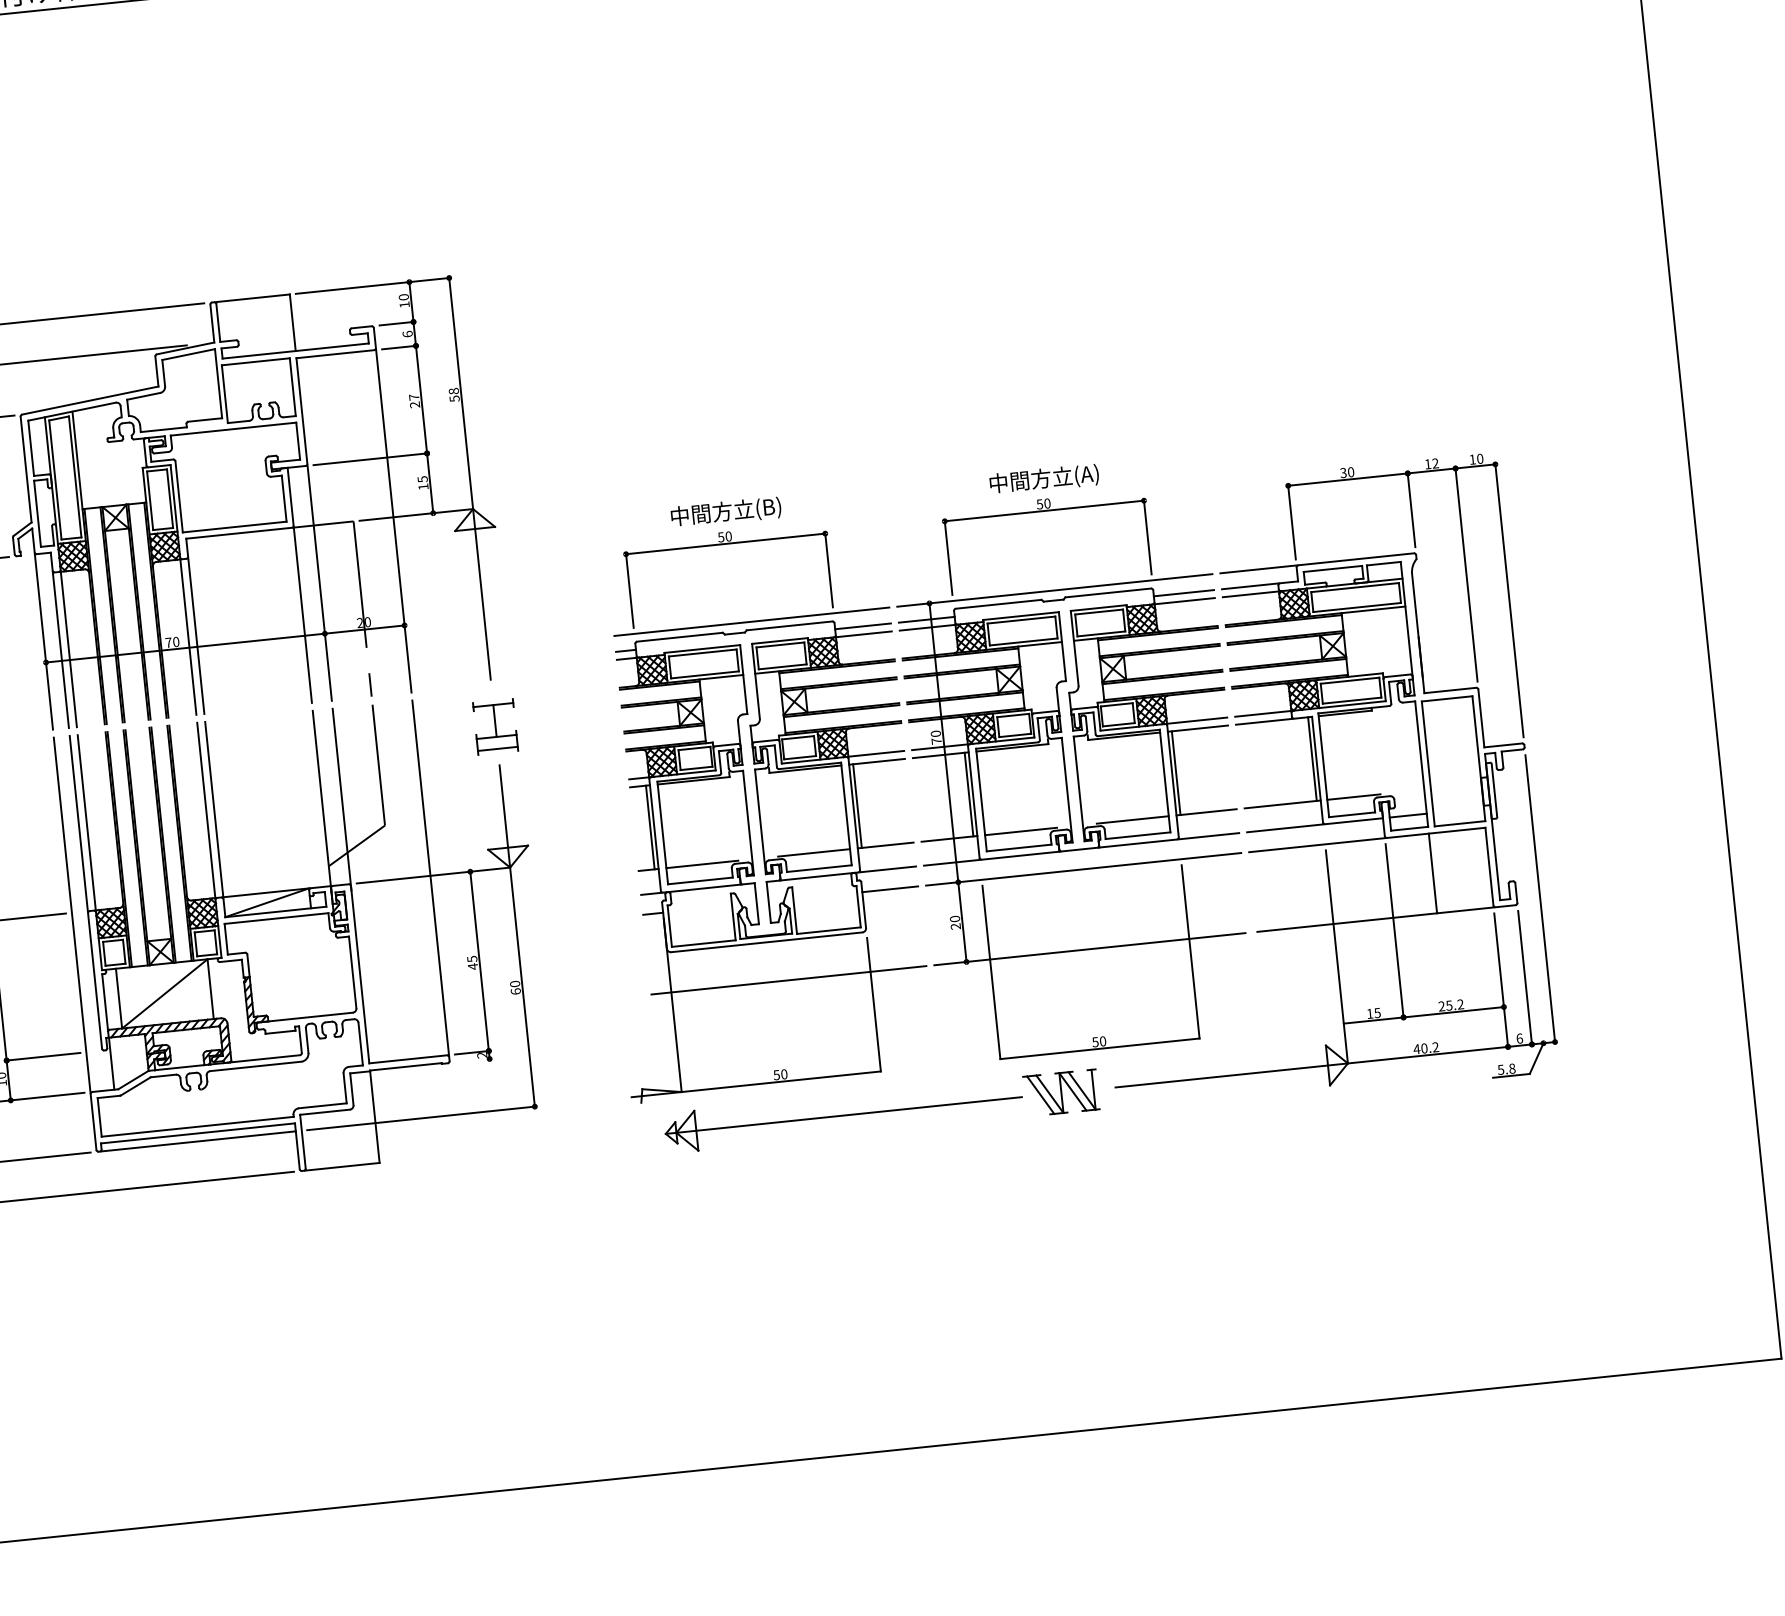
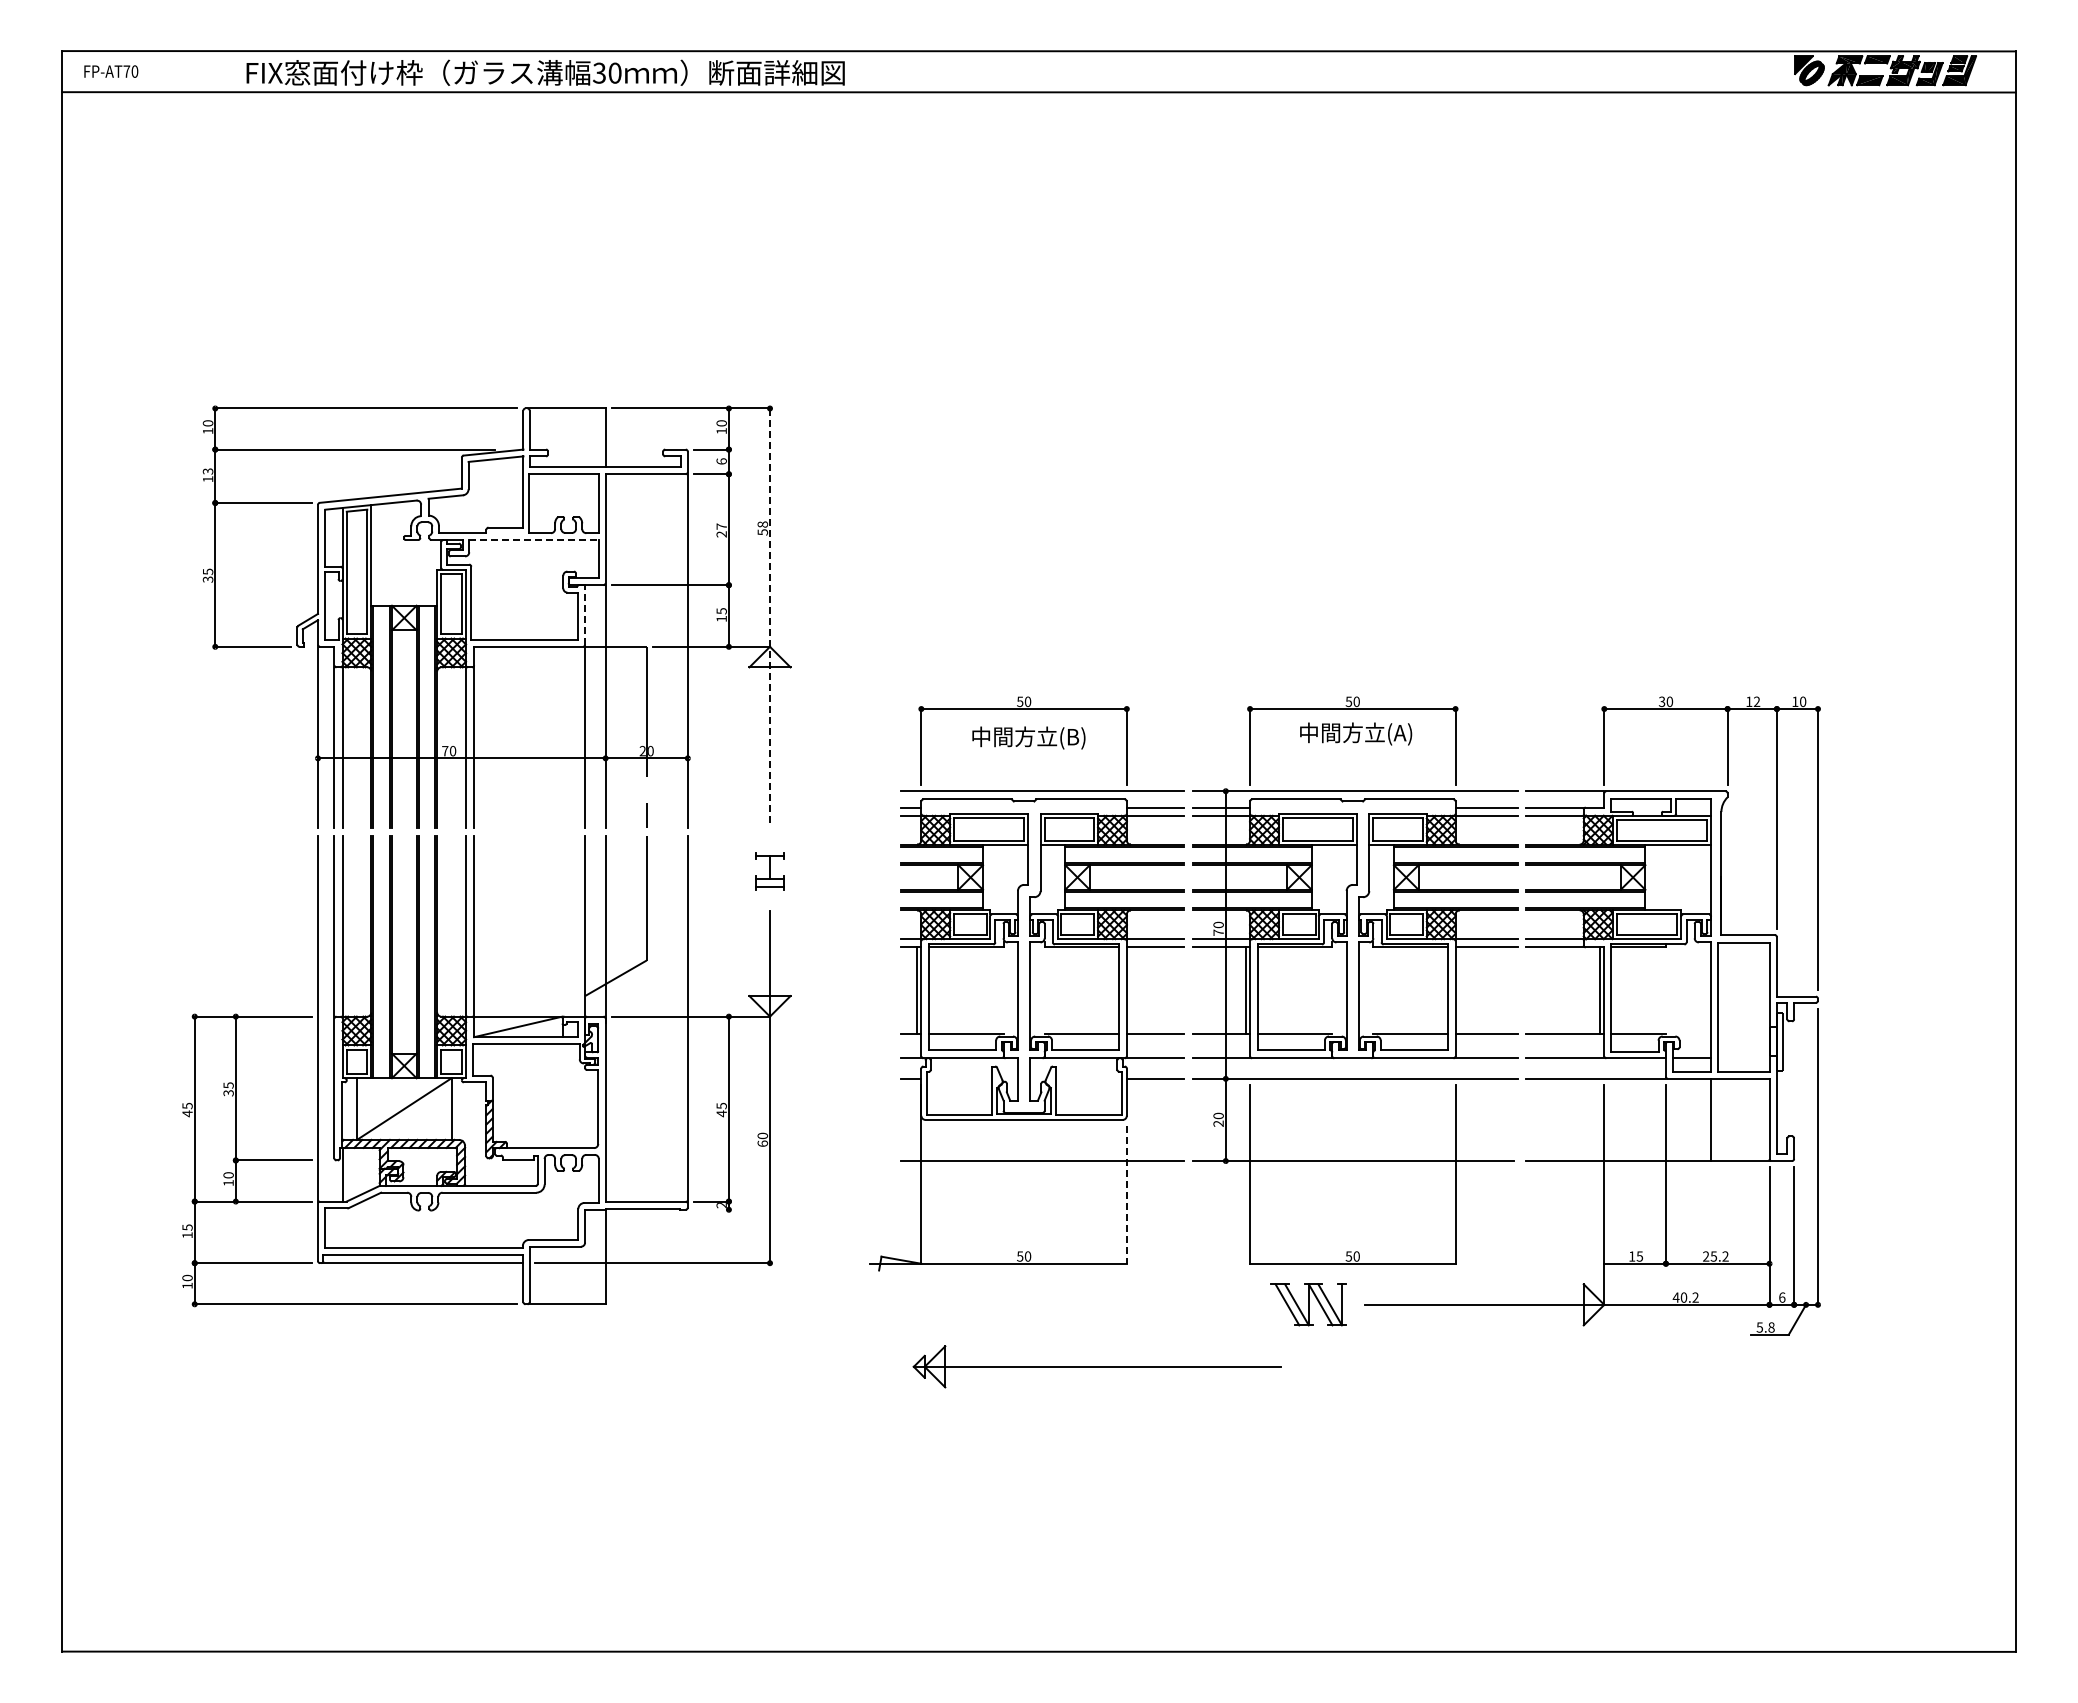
line: (233, 428) -> (533, 539), solid -> dashed
line: (470, 478) -> (770, 615), solid -> dashed
text: (1044, 479) -> (1356, 733), moved
line: (290, 496) -> (585, 614), solid -> dashed
text: (725, 512) -> (1028, 737), moved
part: (495, 726) -> (769, 871), size x0.7
line: (1176, 773) -> (1459, 990), removed
line: (857, 806) -> (1130, 990), removed
line: (873, 1004) -> (1126, 1194), solid -> dashed
part: (842, 1115) -> (1096, 1366), moved

